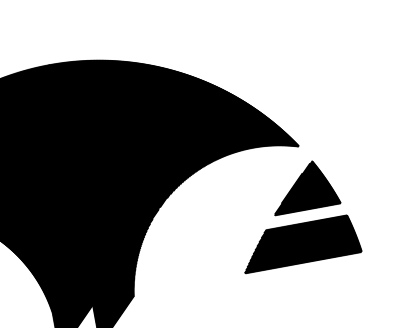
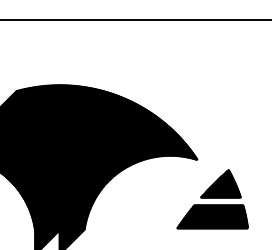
part: (294, 214) -> (212, 199), moved

